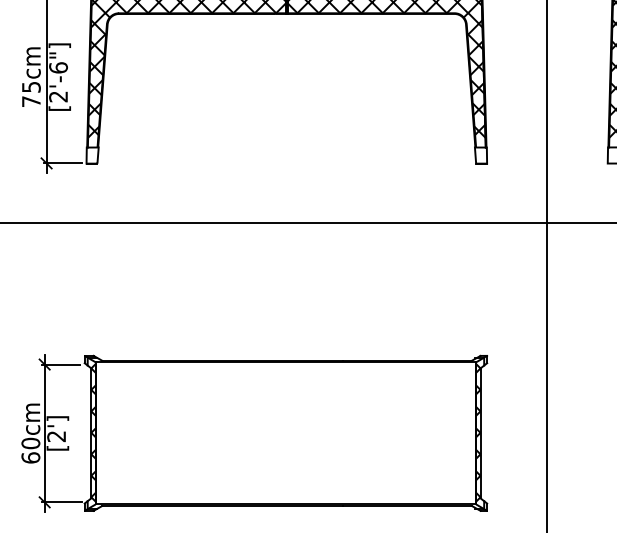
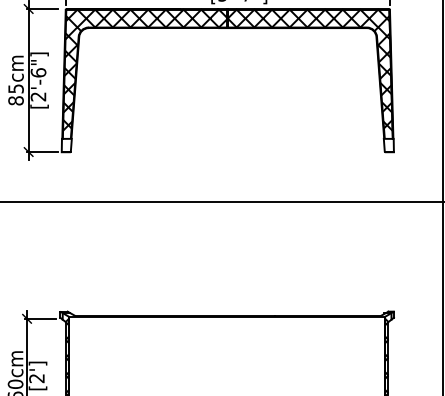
text: (31, 101) -> (16, 100), 75cm -> 85cm

